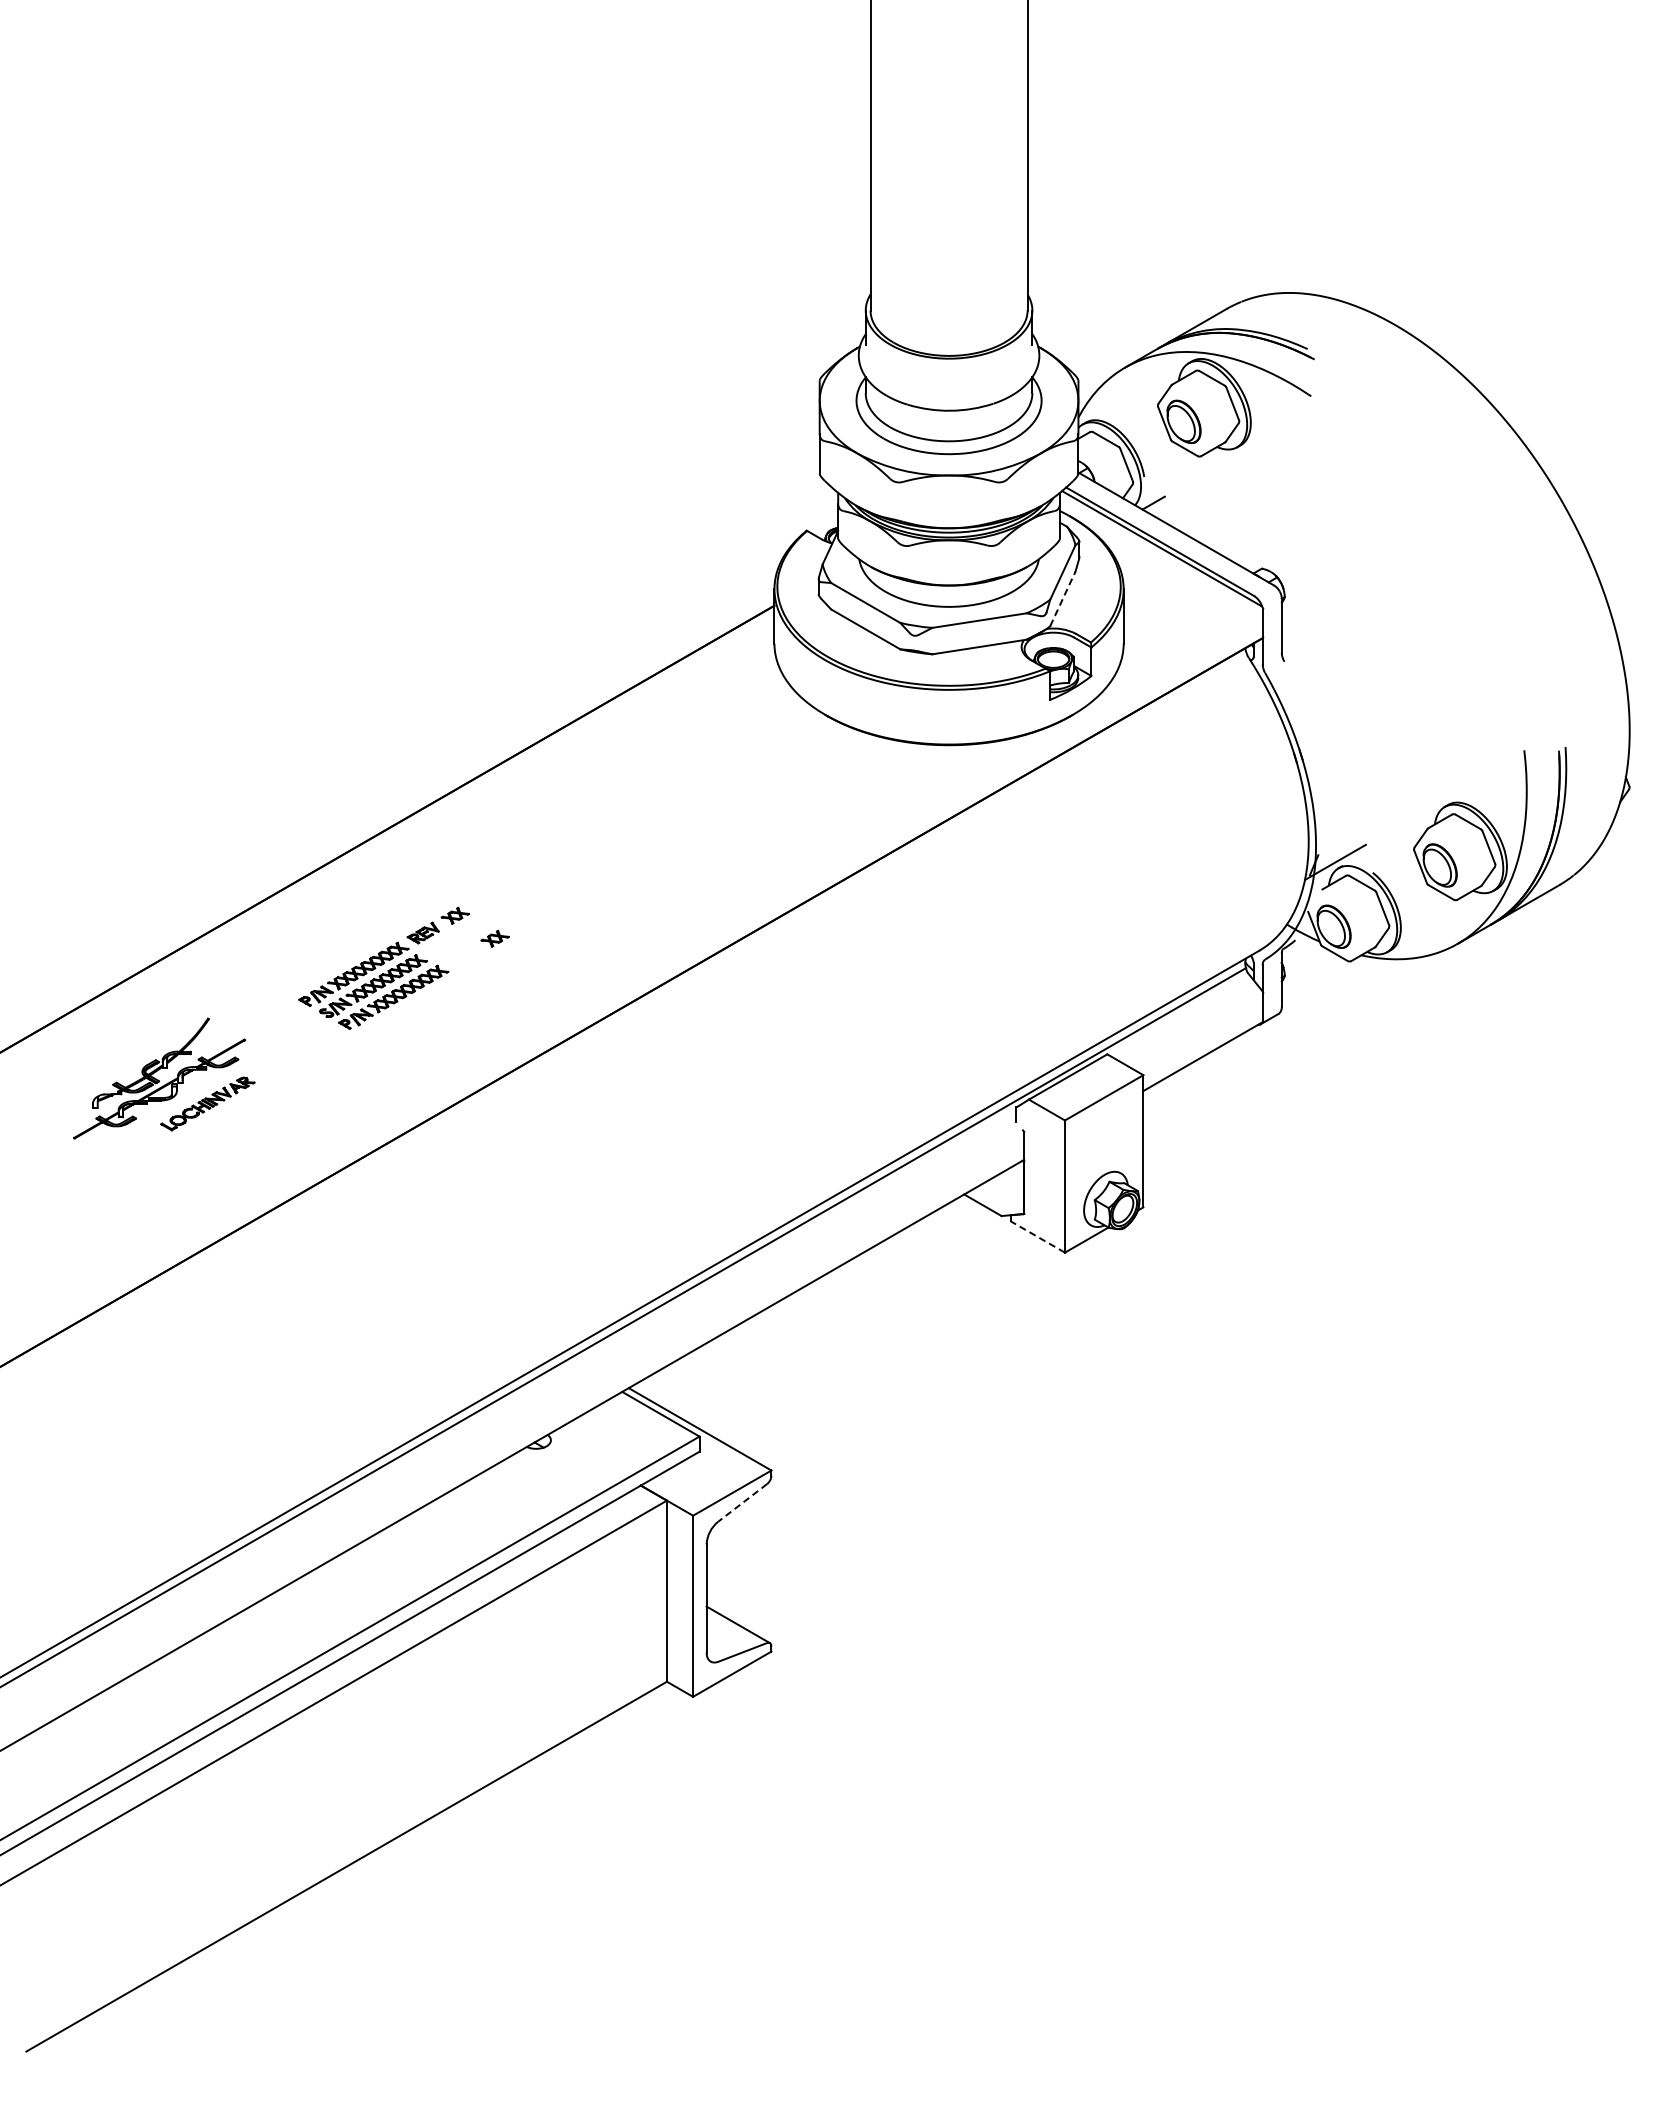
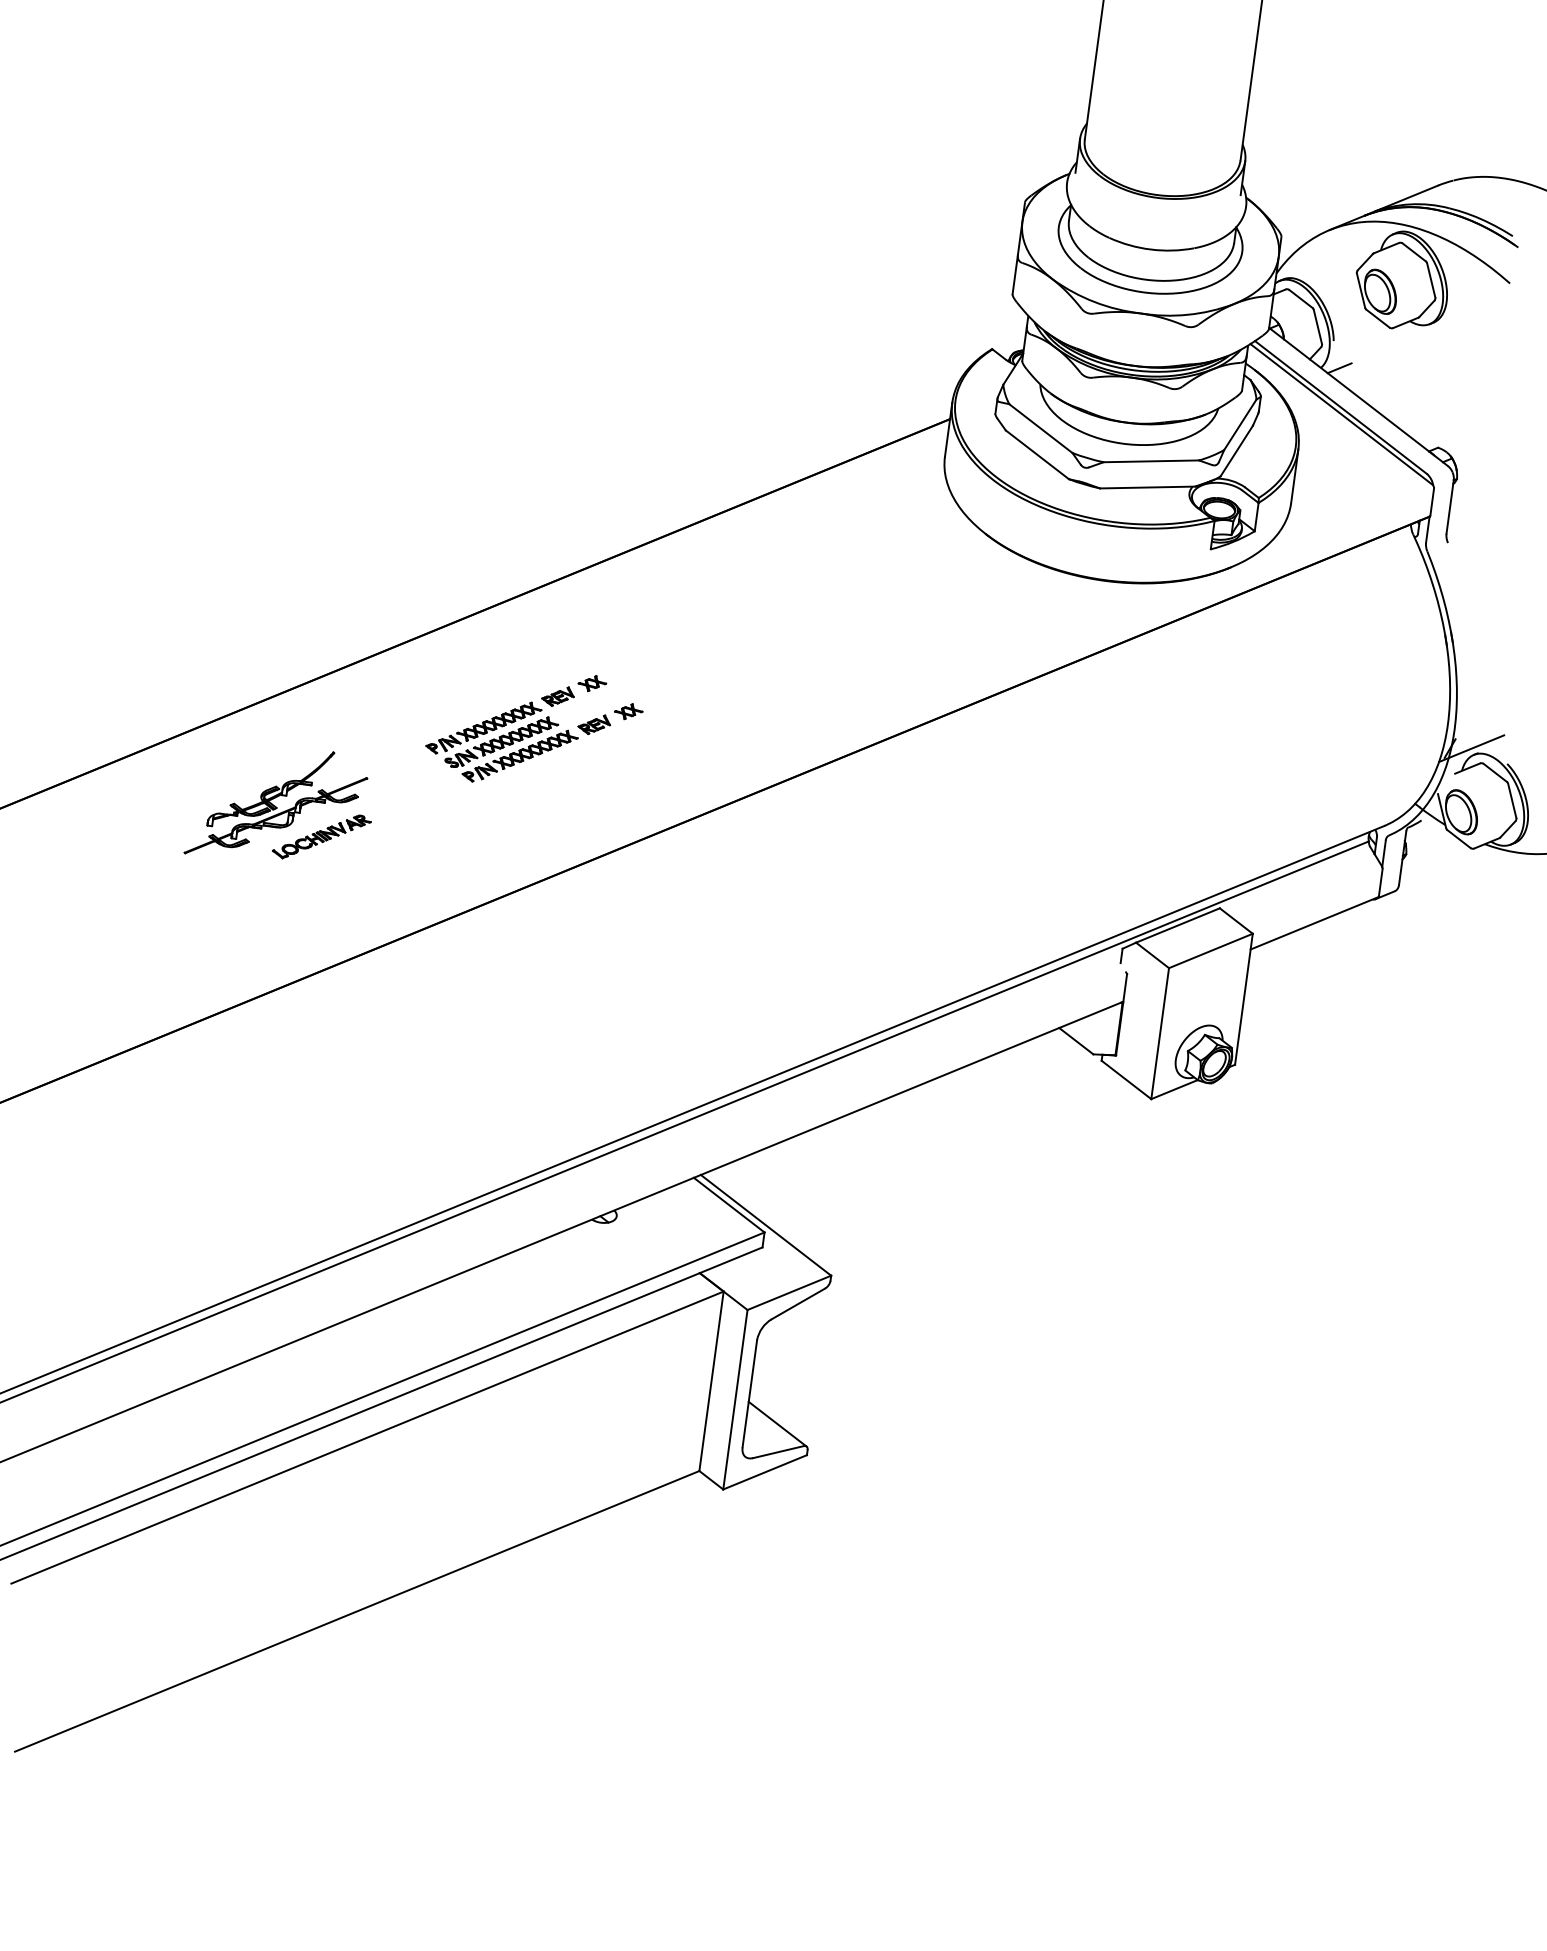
line: (1063, 598) -> (1237, 450), dashed -> solid
part: (462, 955) -> (594, 723), added
line: (1037, 1236) -> (1126, 1079), dashed -> solid
line: (742, 1502) -> (798, 1303), dashed -> solid

